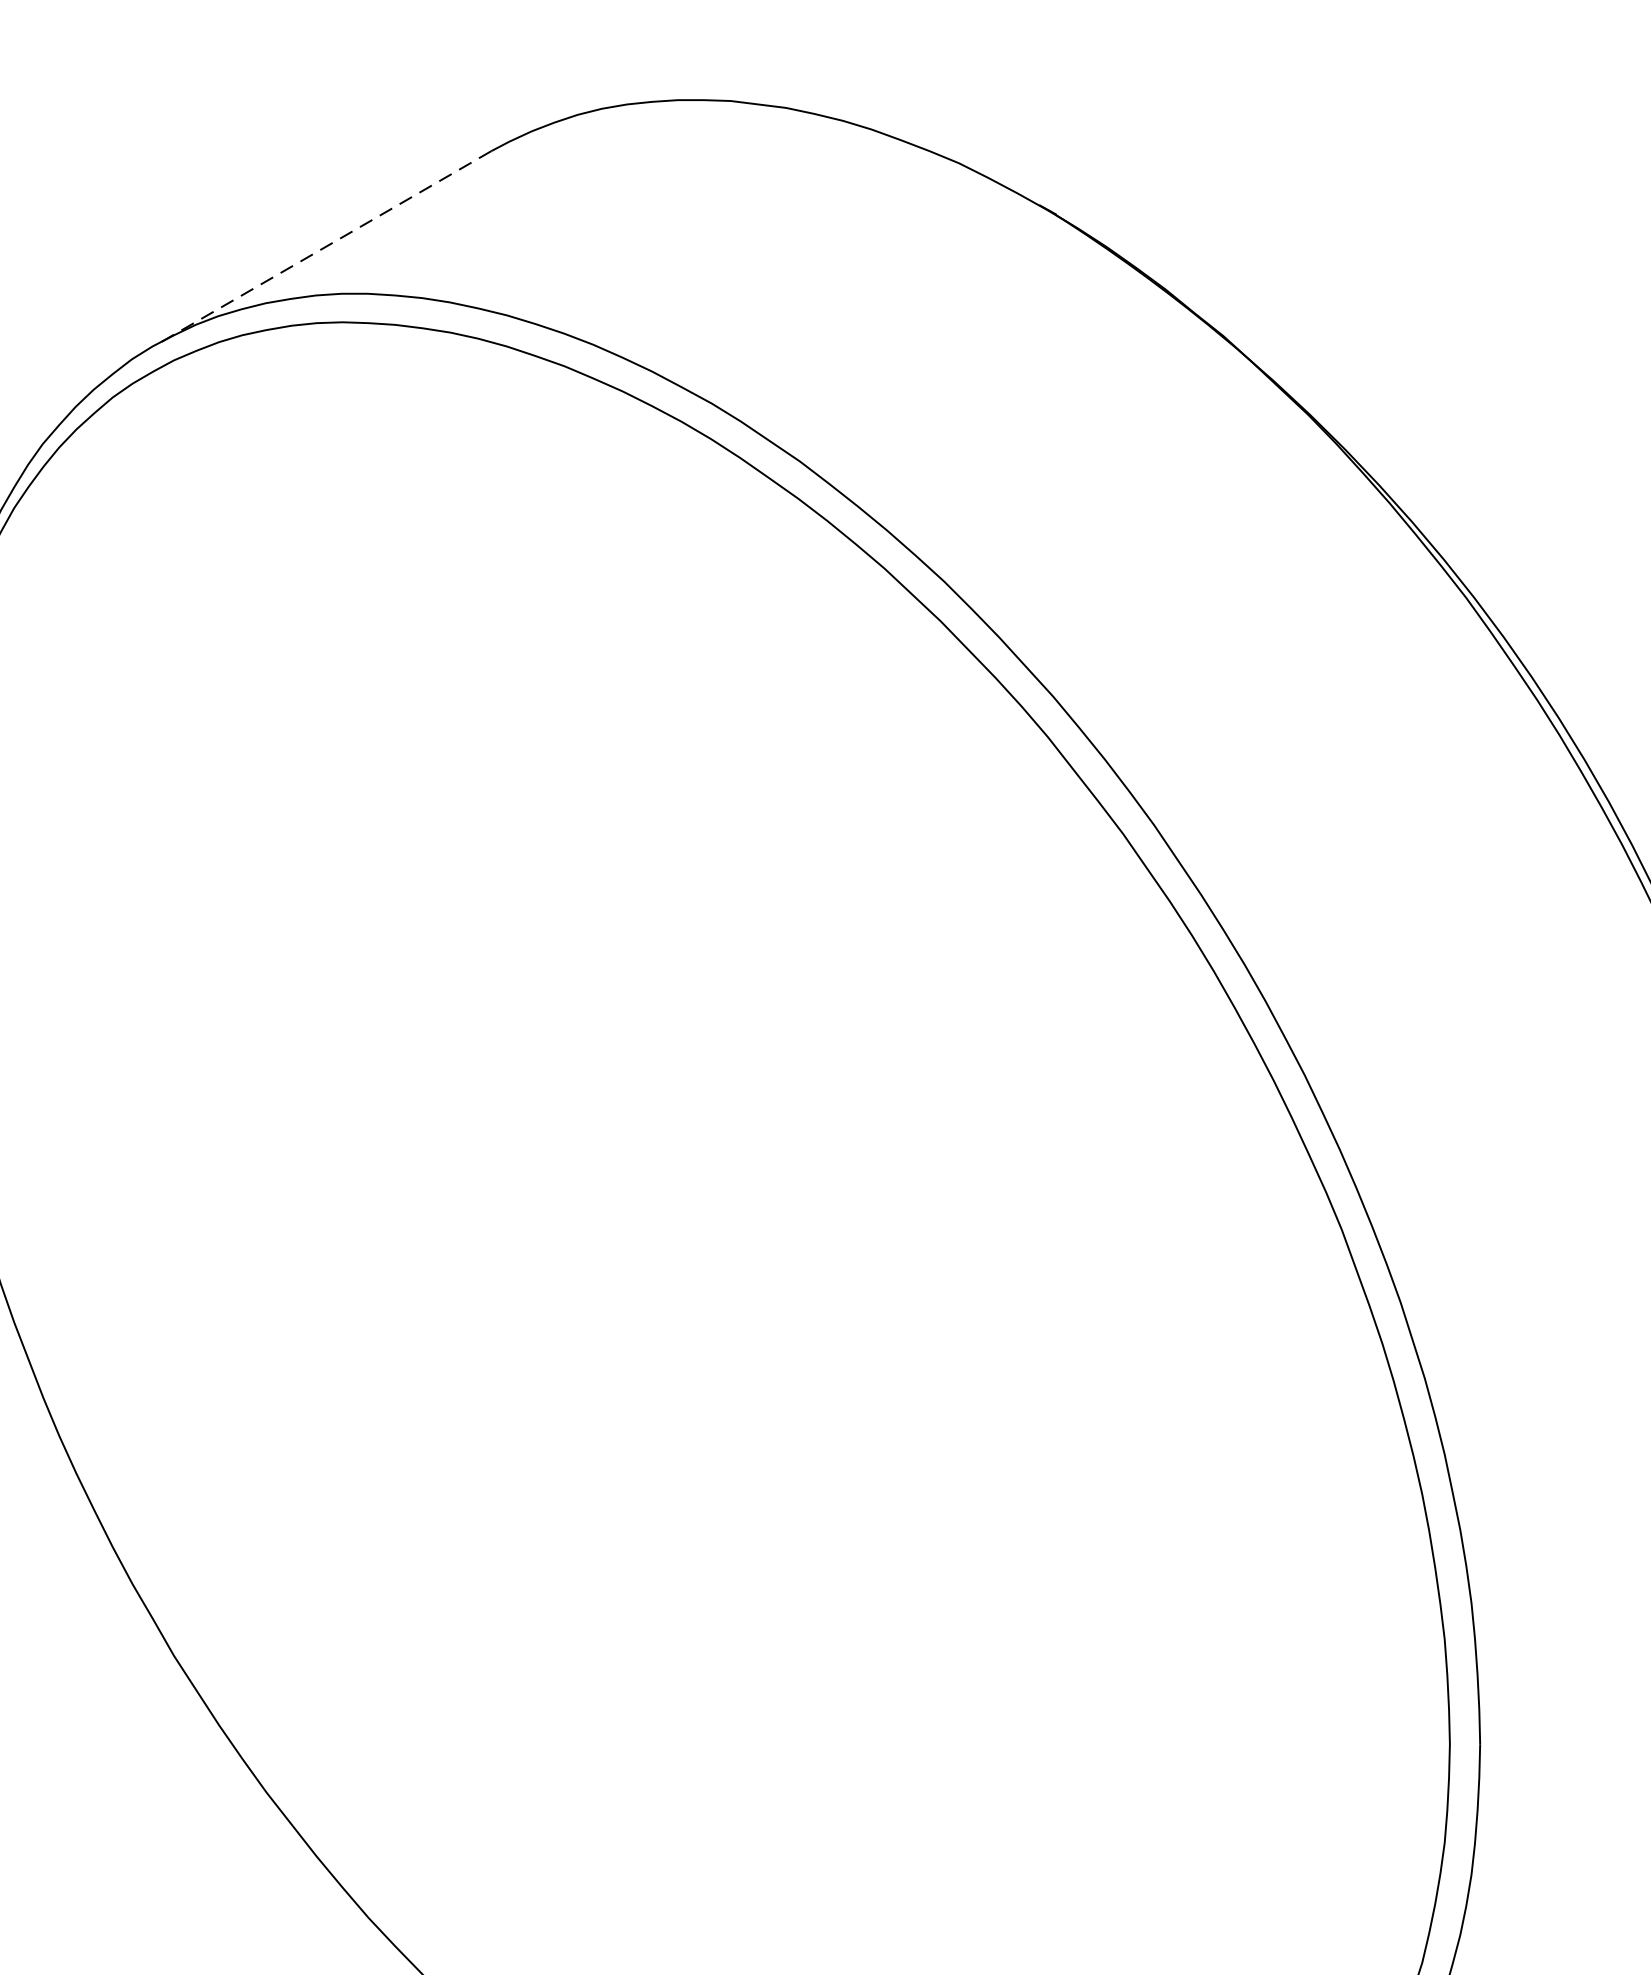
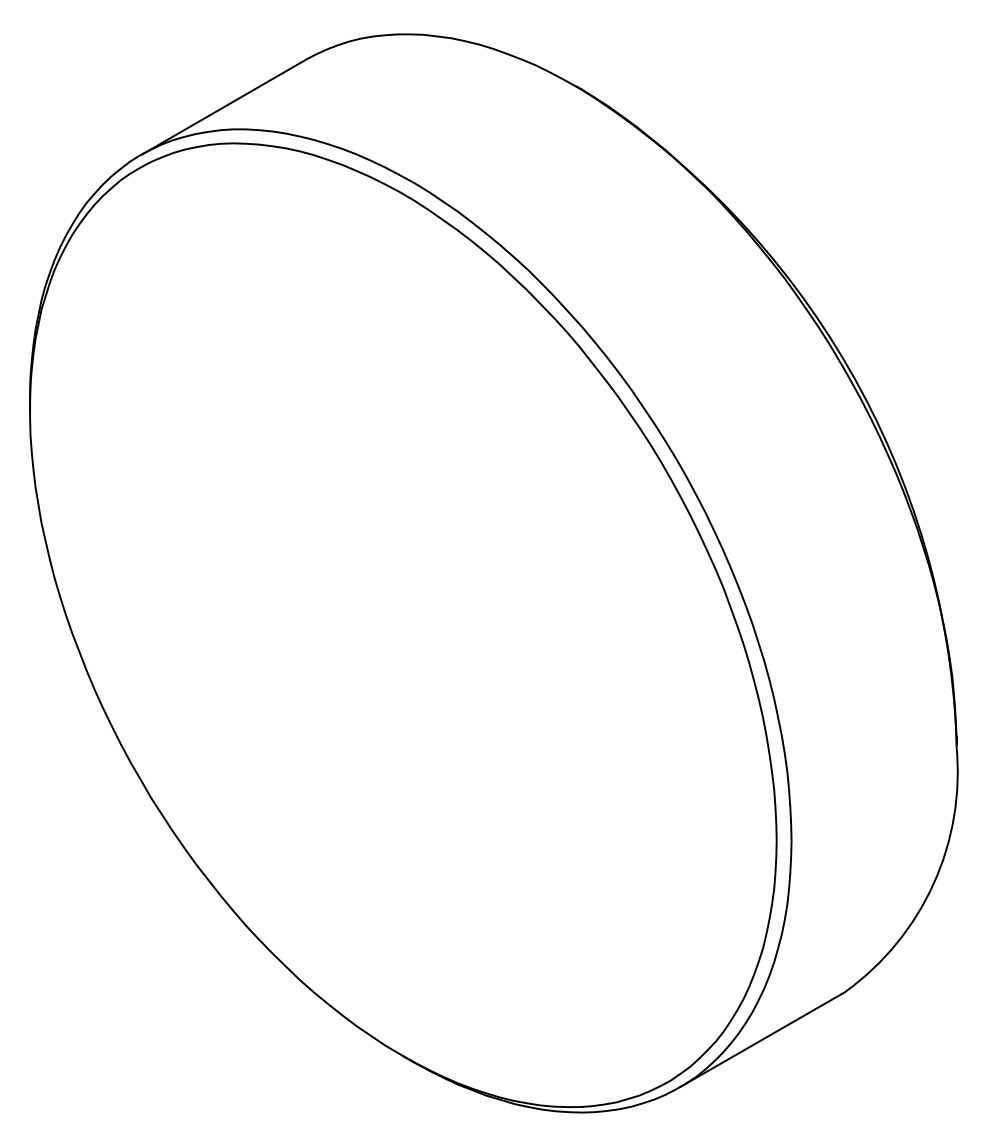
line: (322, 249) -> (223, 107), dashed -> solid

